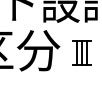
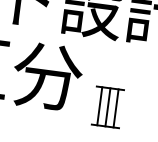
part: (81, 52) -> (107, 106), moved

